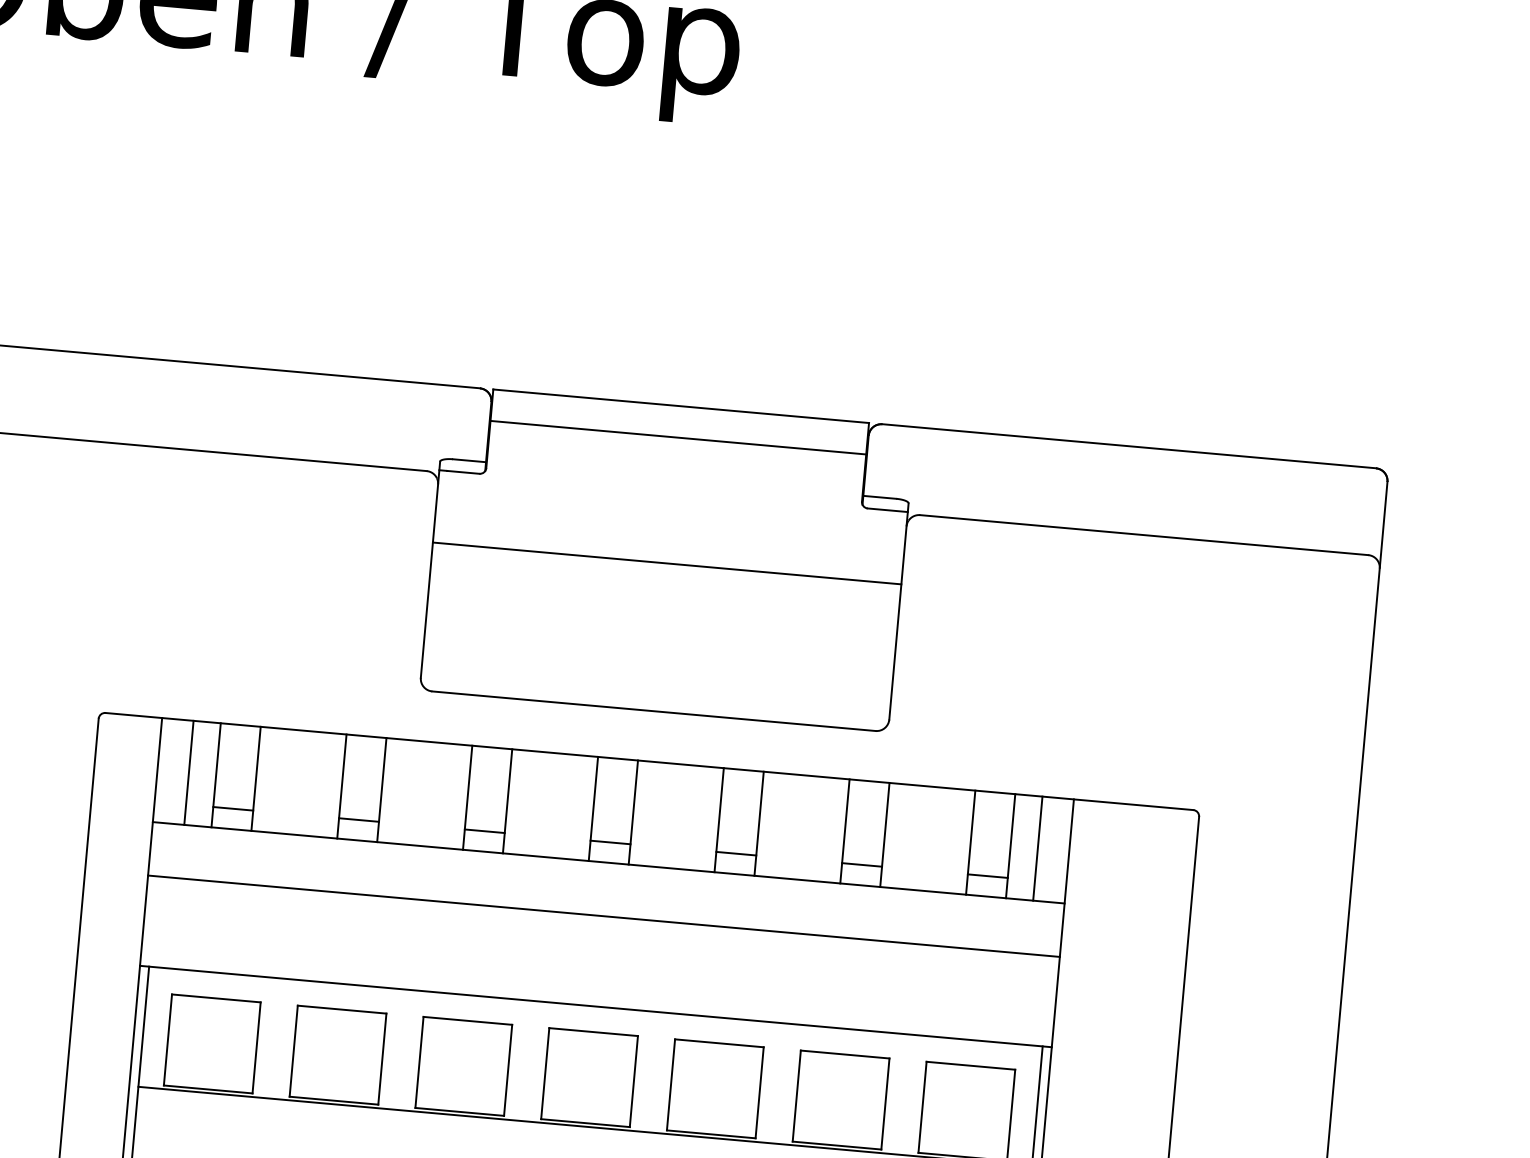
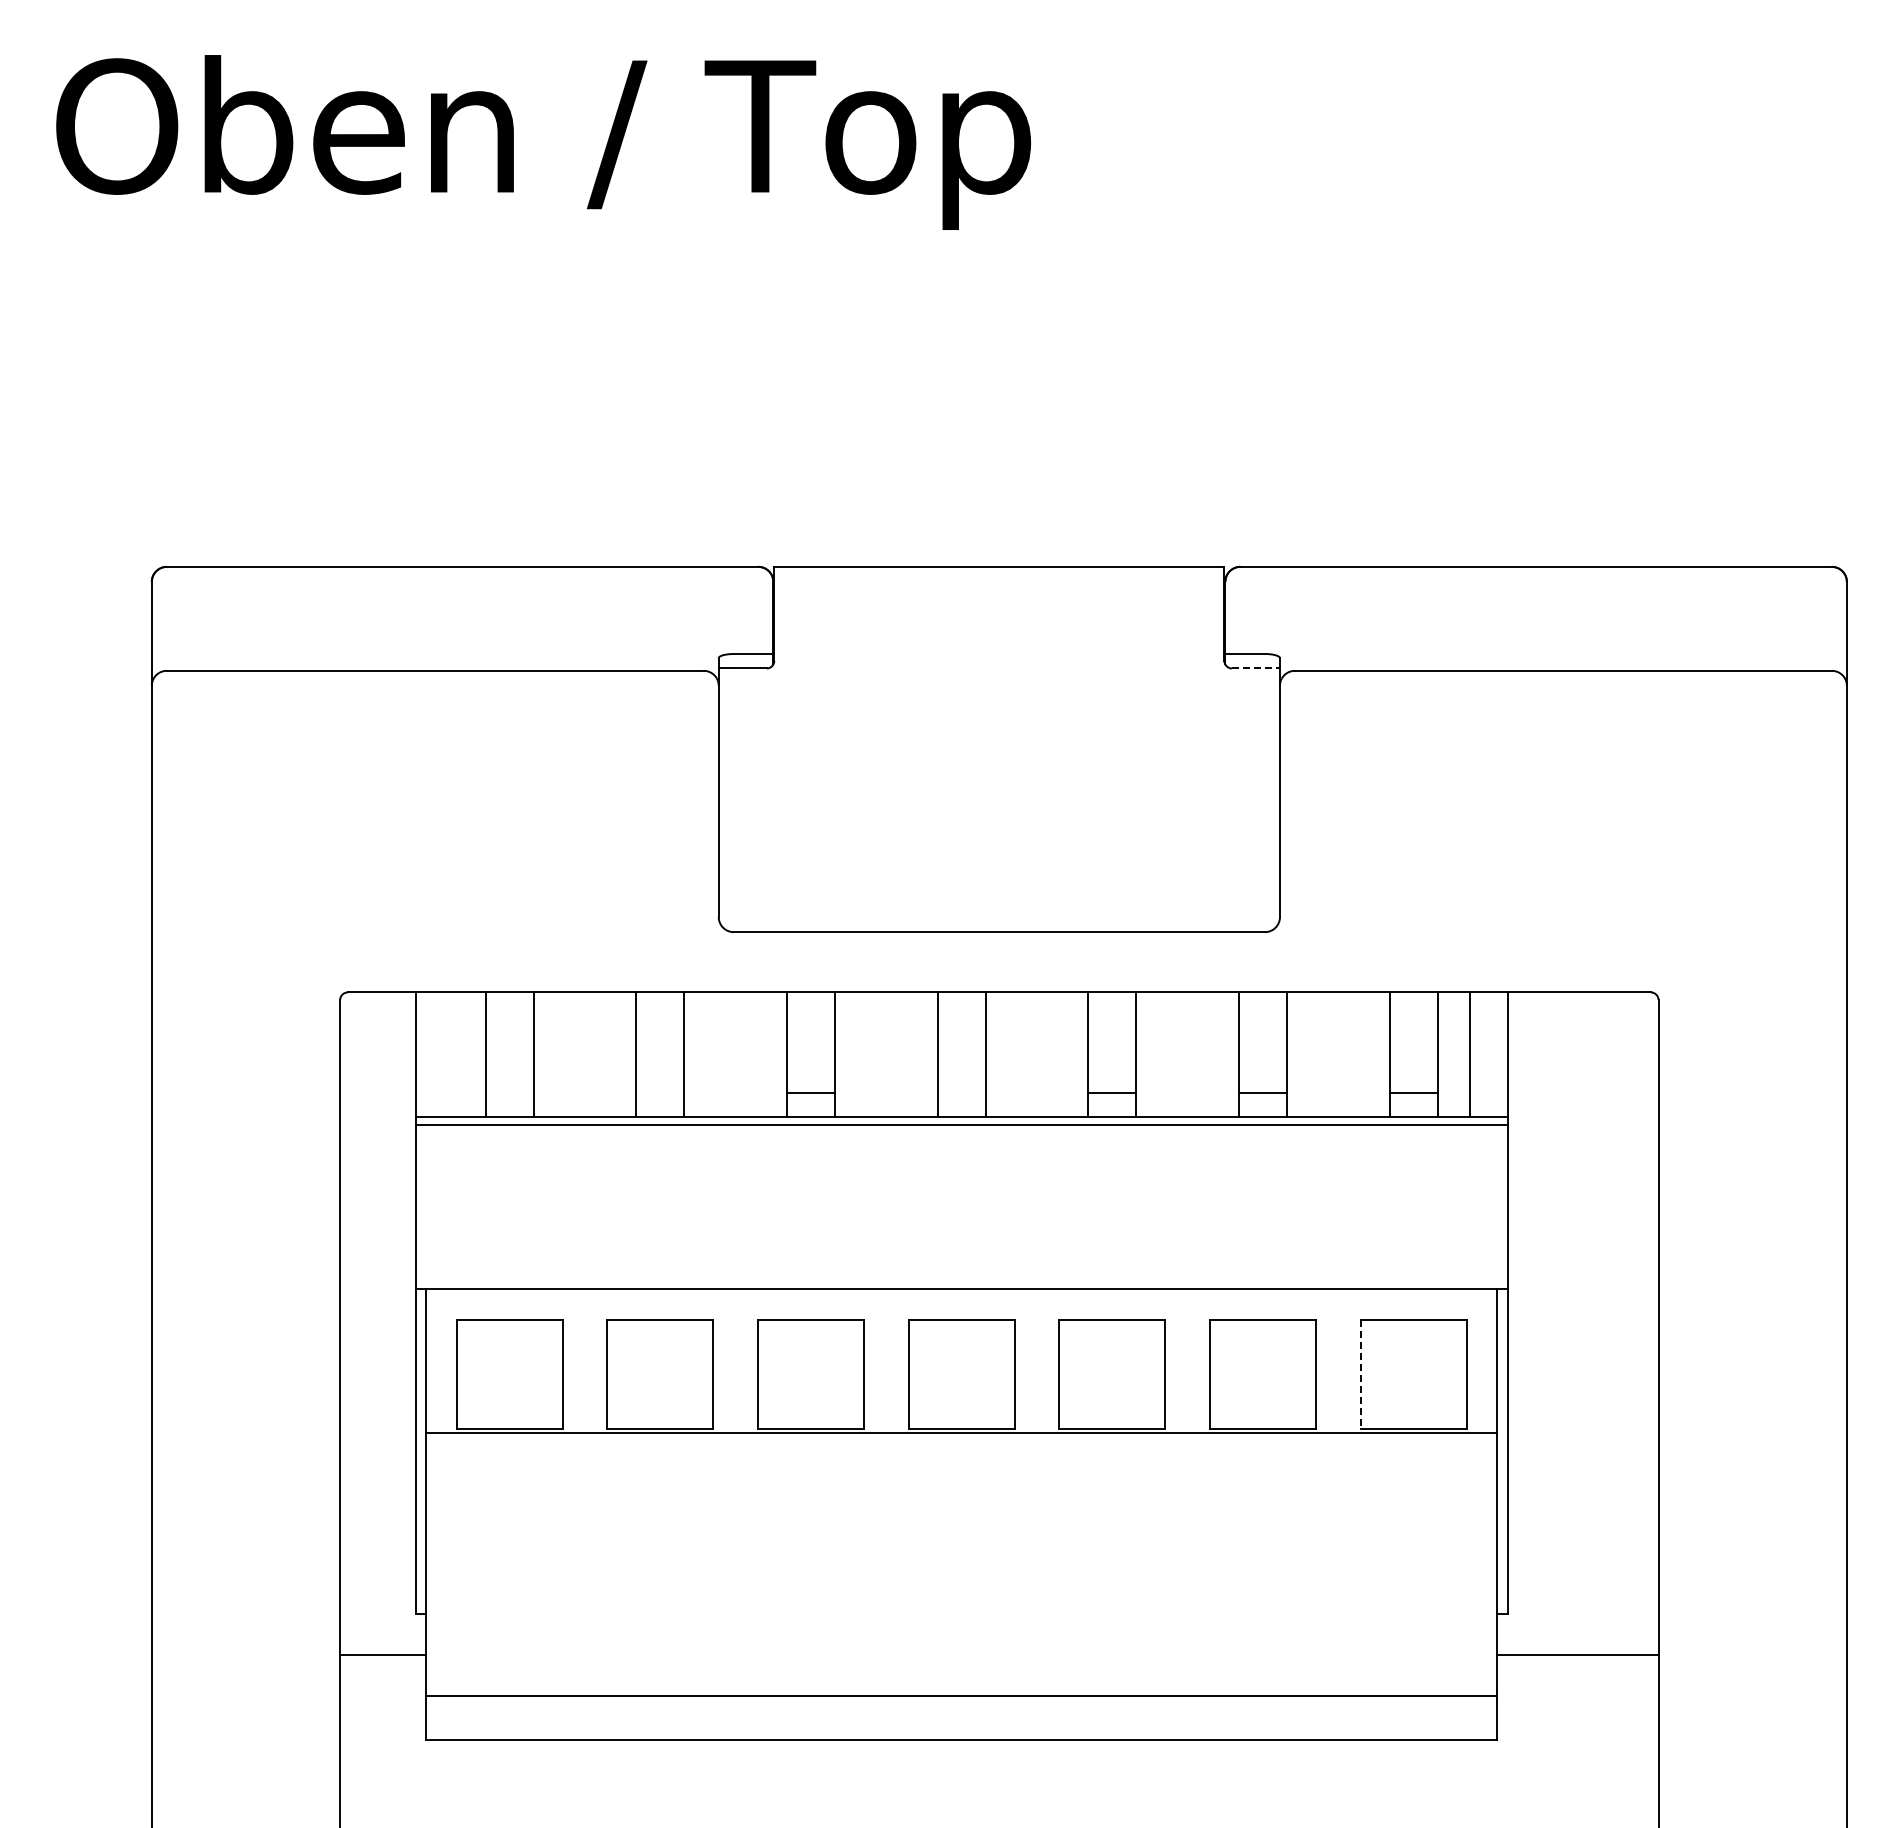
line: (678, 437) -> (999, 604), removed
line: (888, 510) -> (1256, 668), solid -> dashed
line: (666, 563) -> (998, 755), removed
line: (189, 772) -> (453, 1054), removed
line: (233, 808) -> (509, 1092), removed
line: (359, 819) -> (660, 1092), removed
line: (610, 842) -> (961, 1092), removed
line: (603, 916) -> (961, 1125), moved
line: (922, 1107) -> (1360, 1374), solid -> dashed

